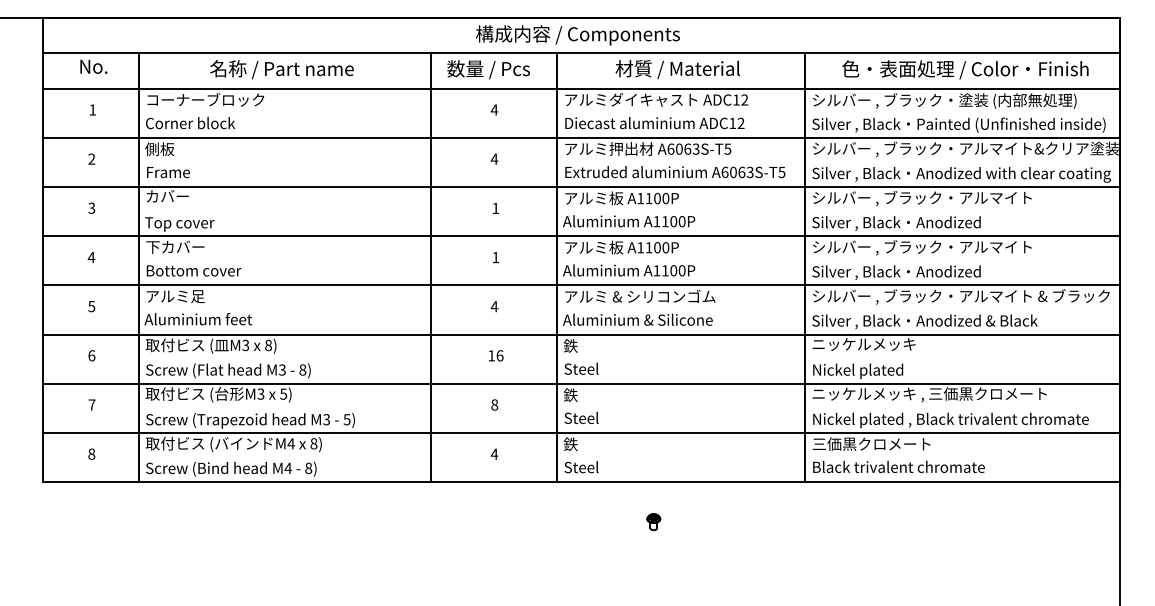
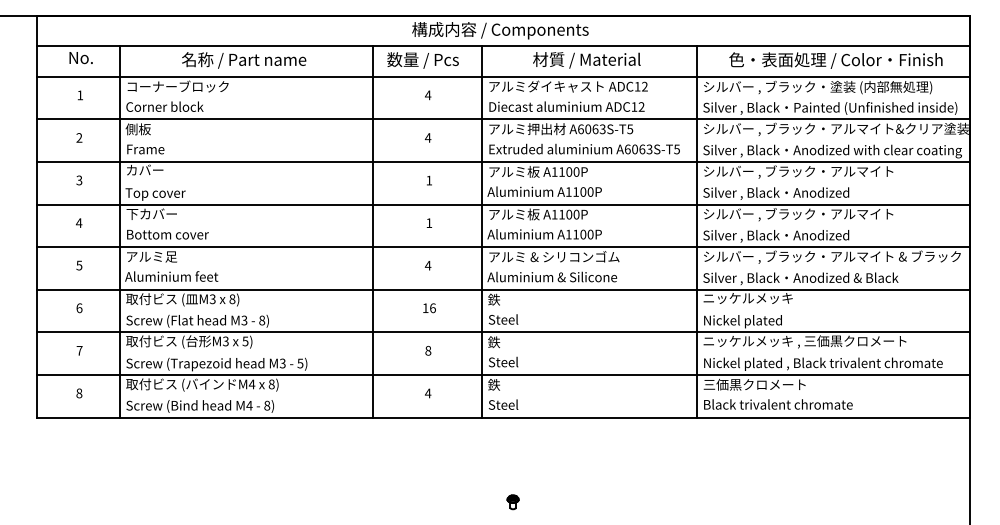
part: (653, 522) -> (512, 502), moved

